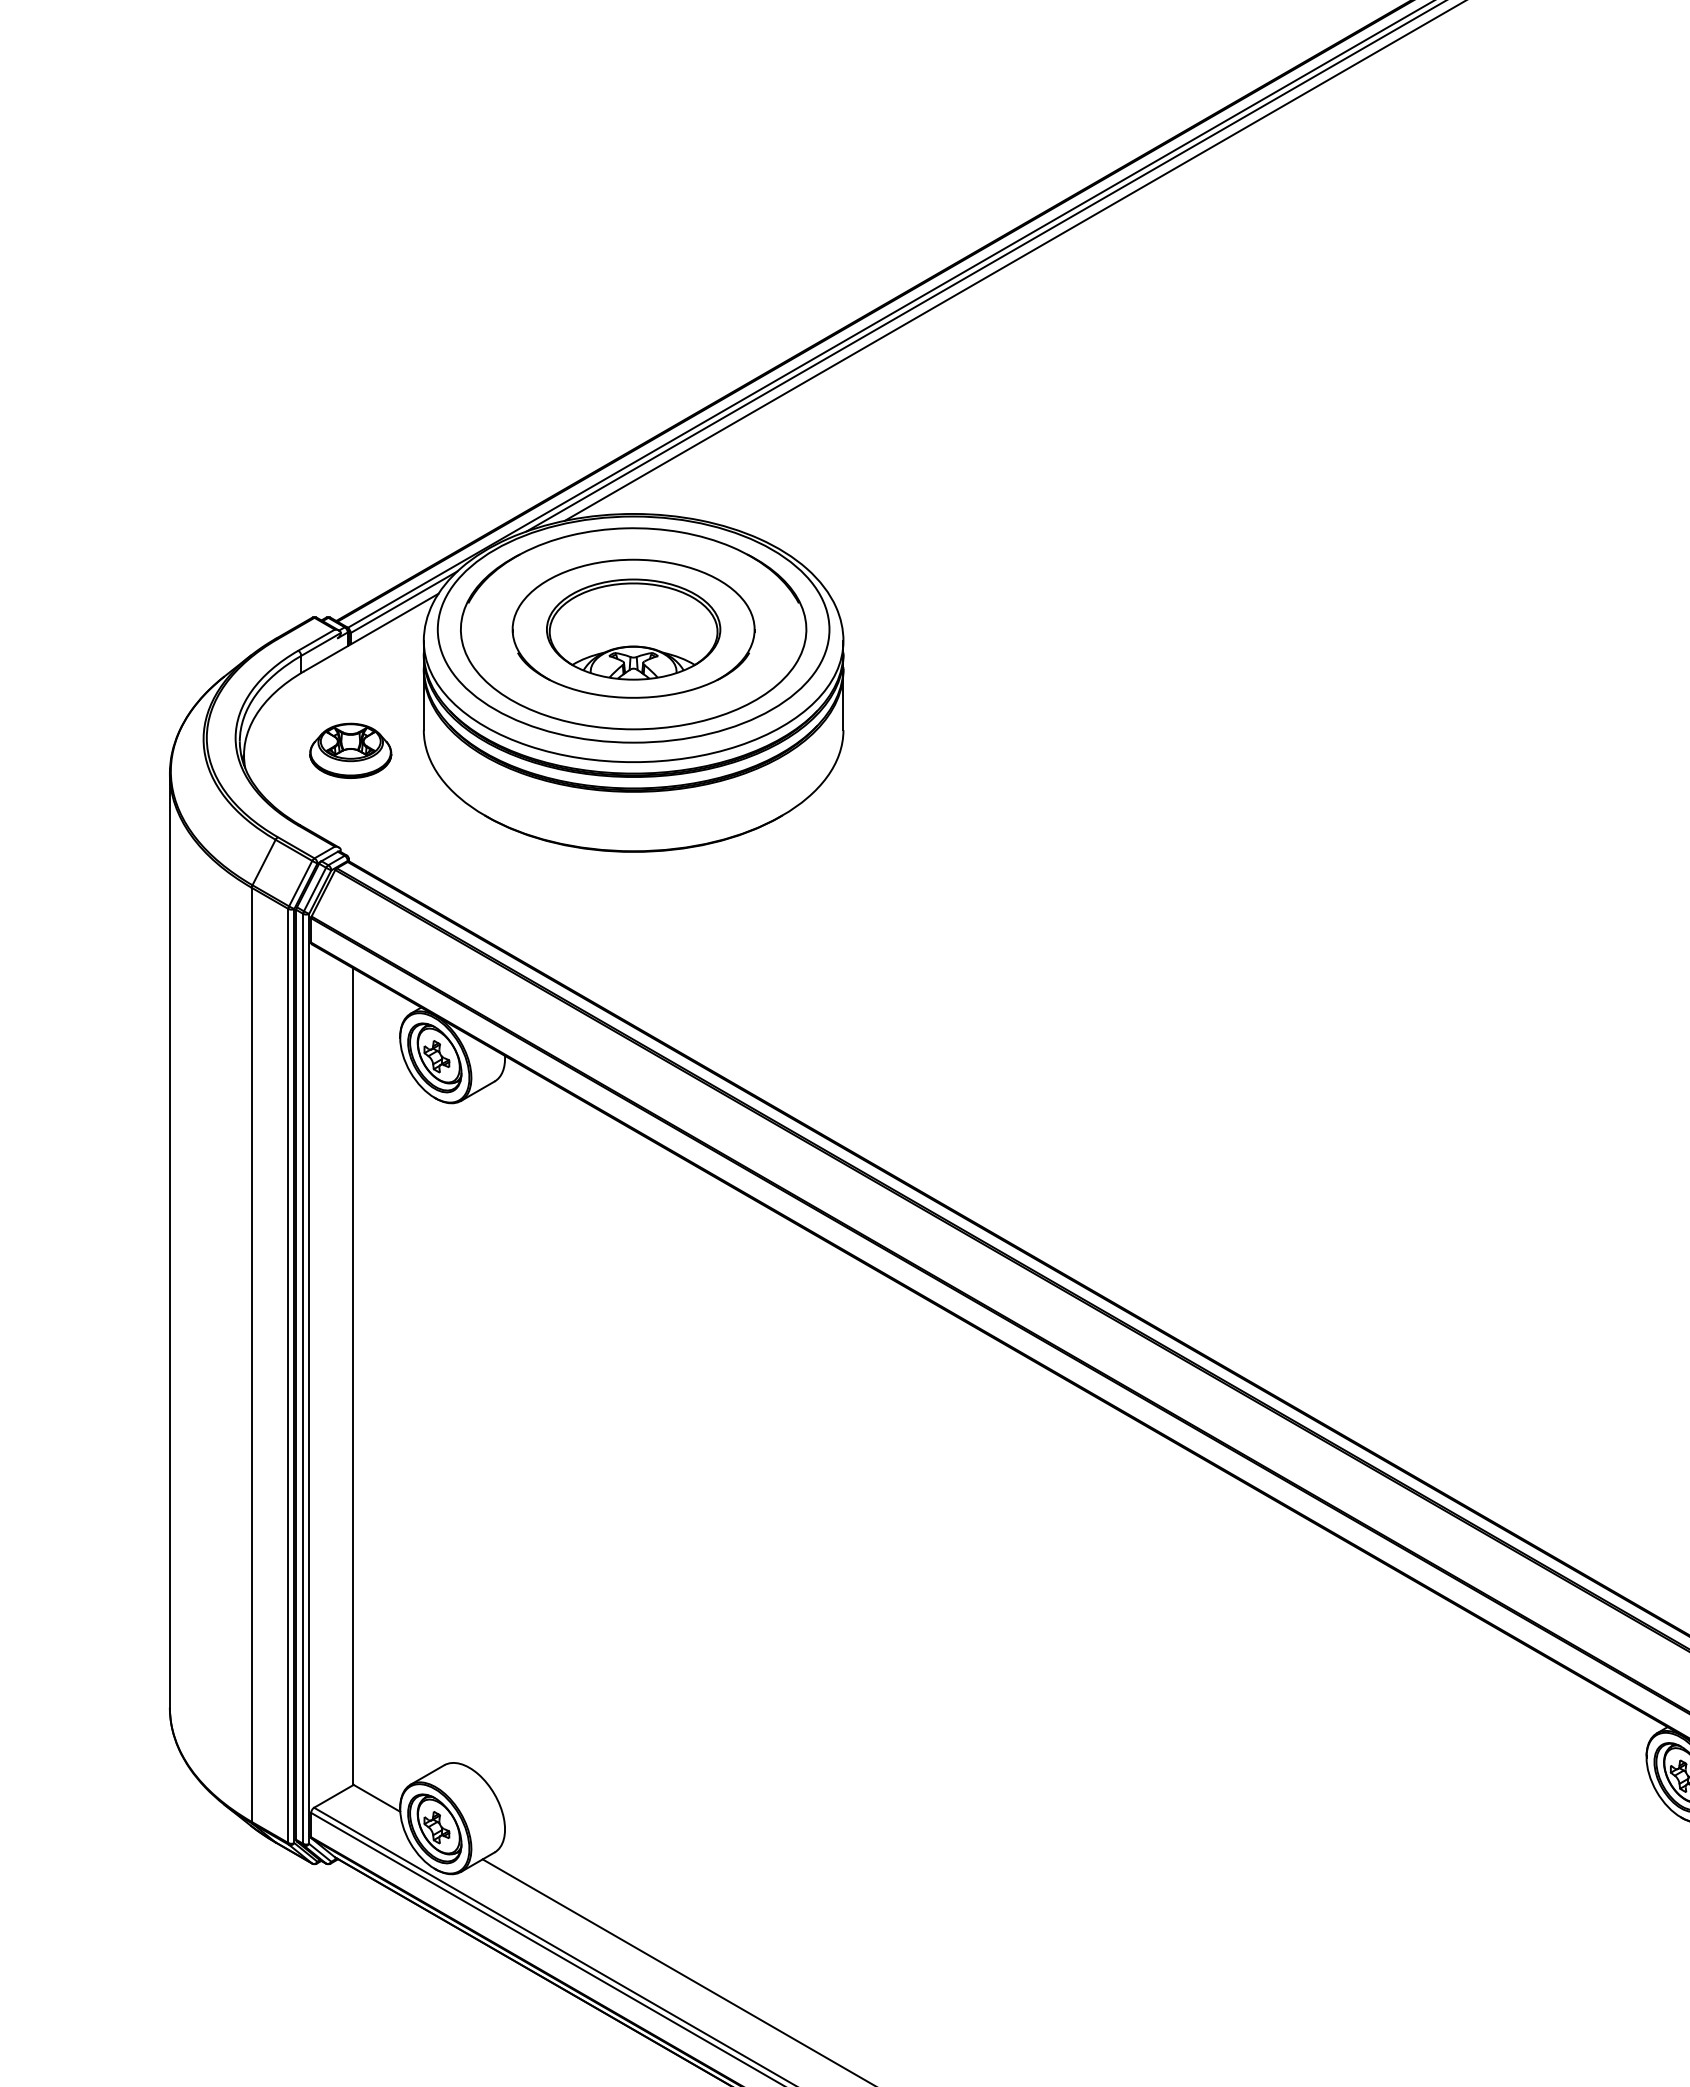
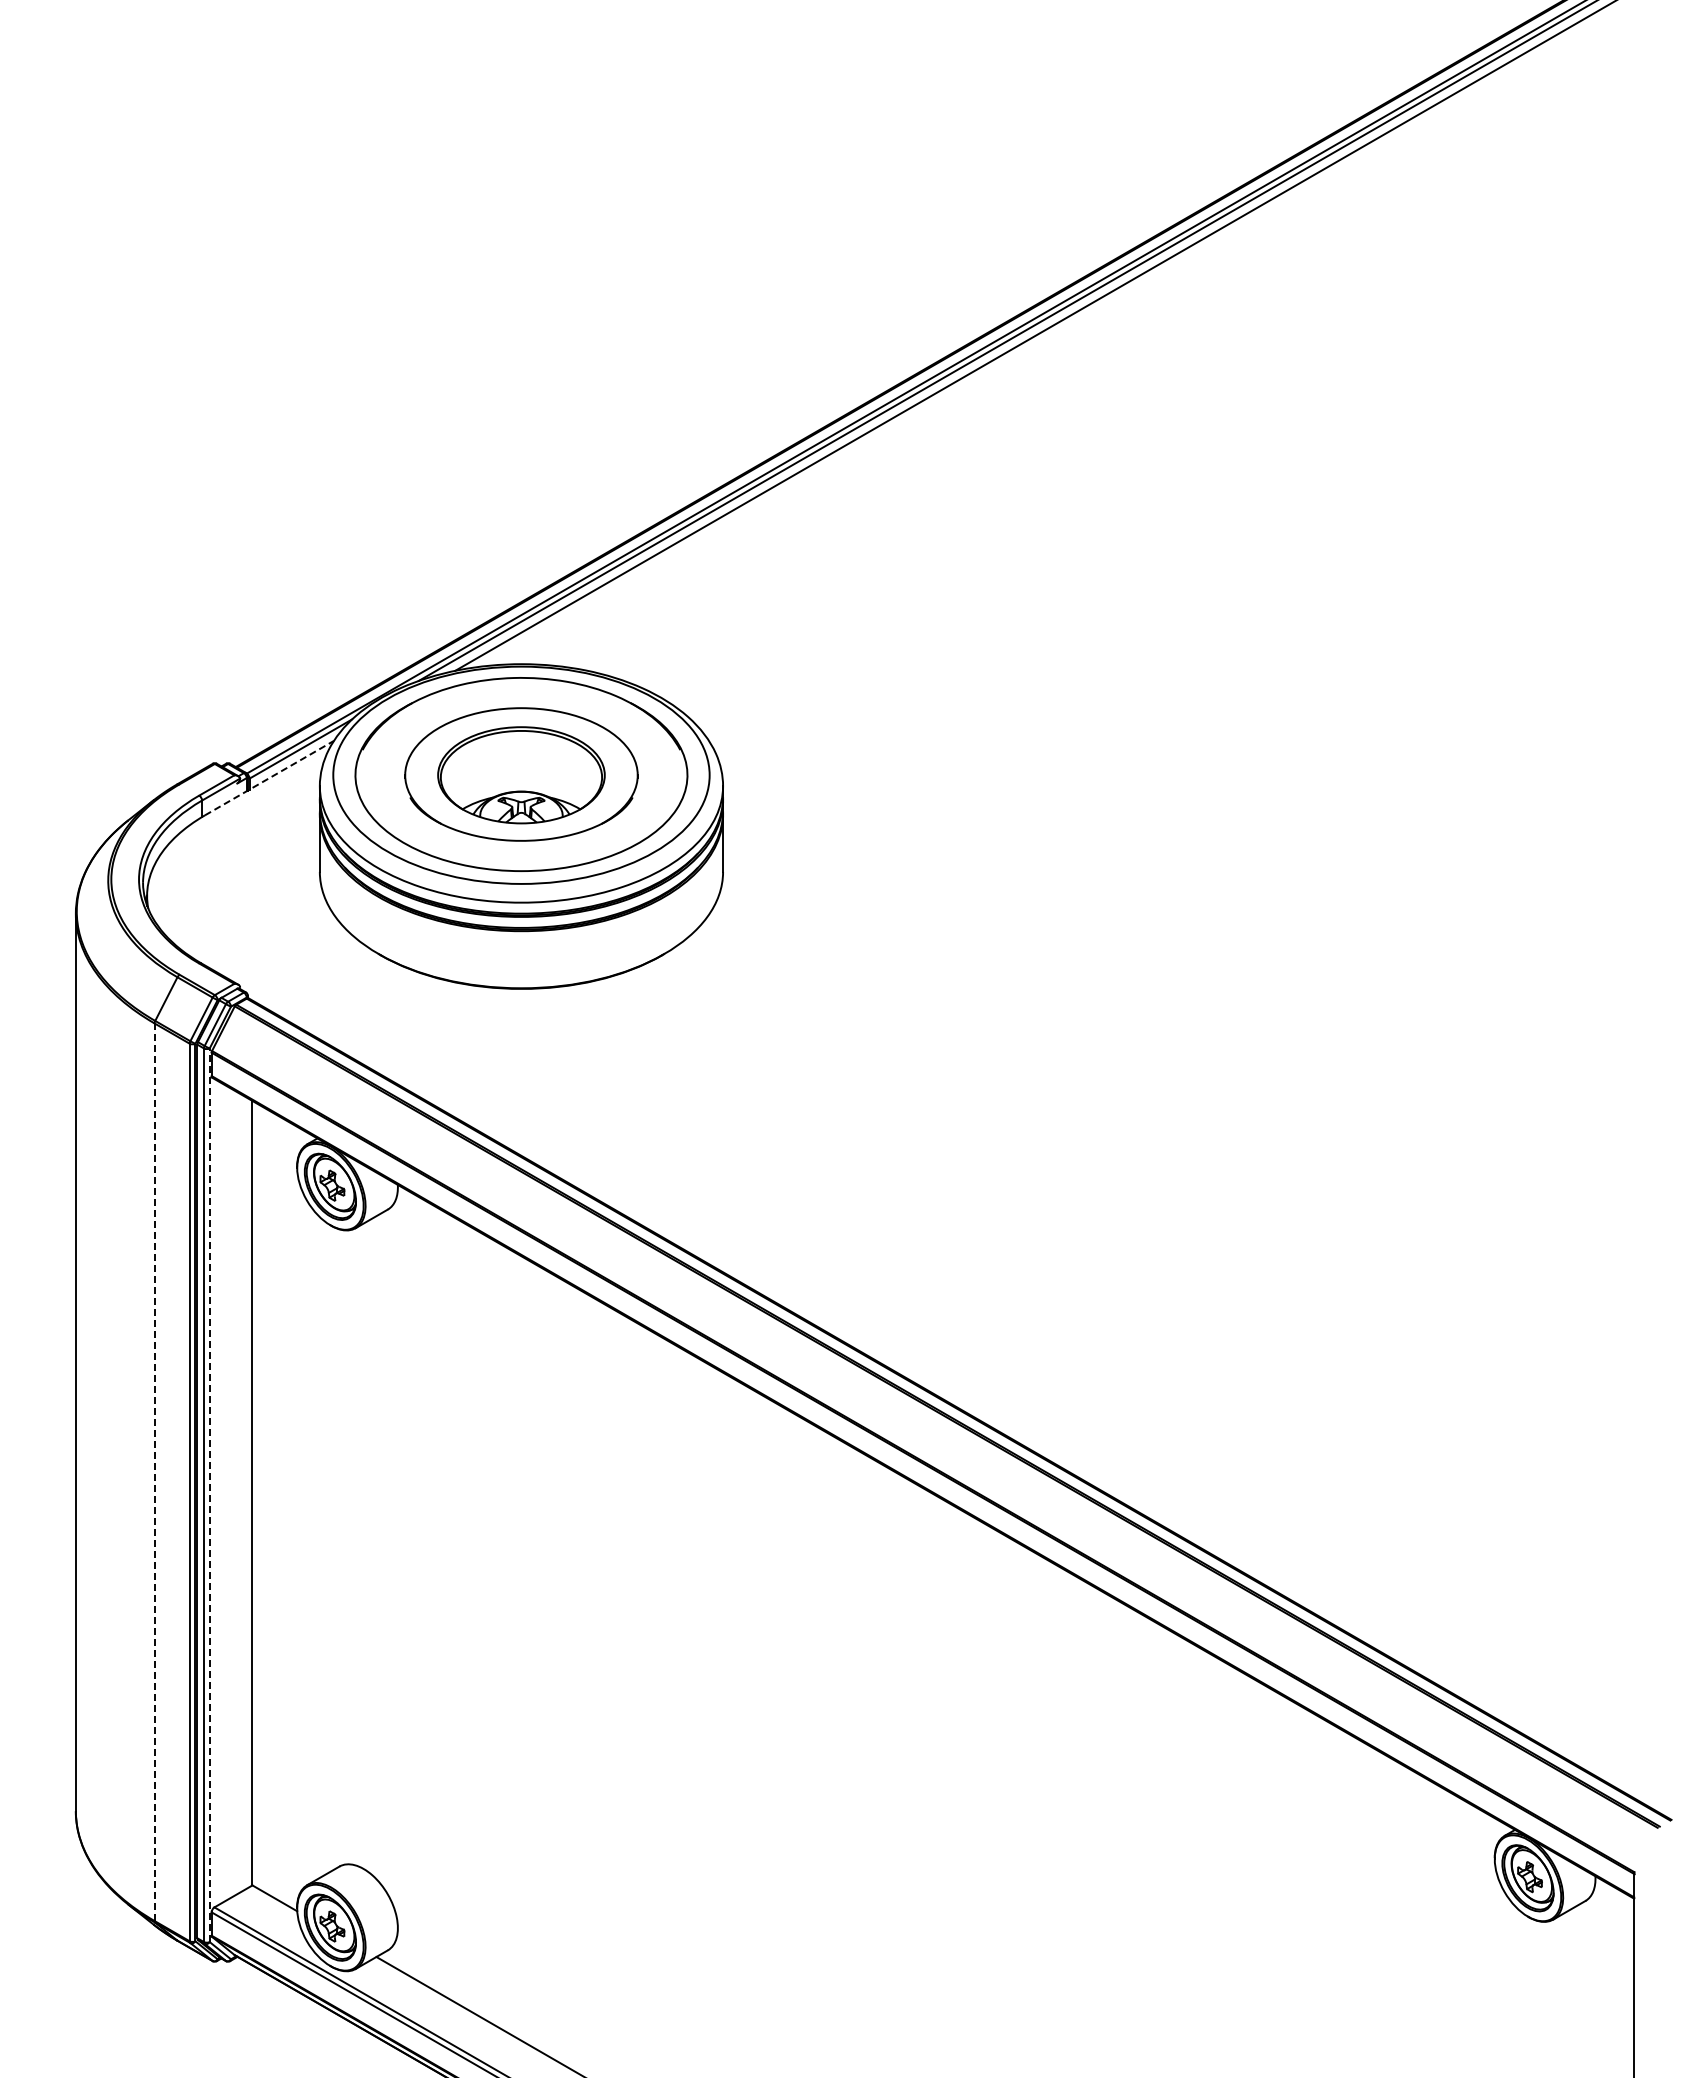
line: (371, 631) -> (269, 777), solid -> dashed
part: (350, 750) -> (249, 891), removed
line: (251, 1355) -> (154, 1472), solid -> dashed
line: (308, 1379) -> (209, 1495), solid -> dashed

